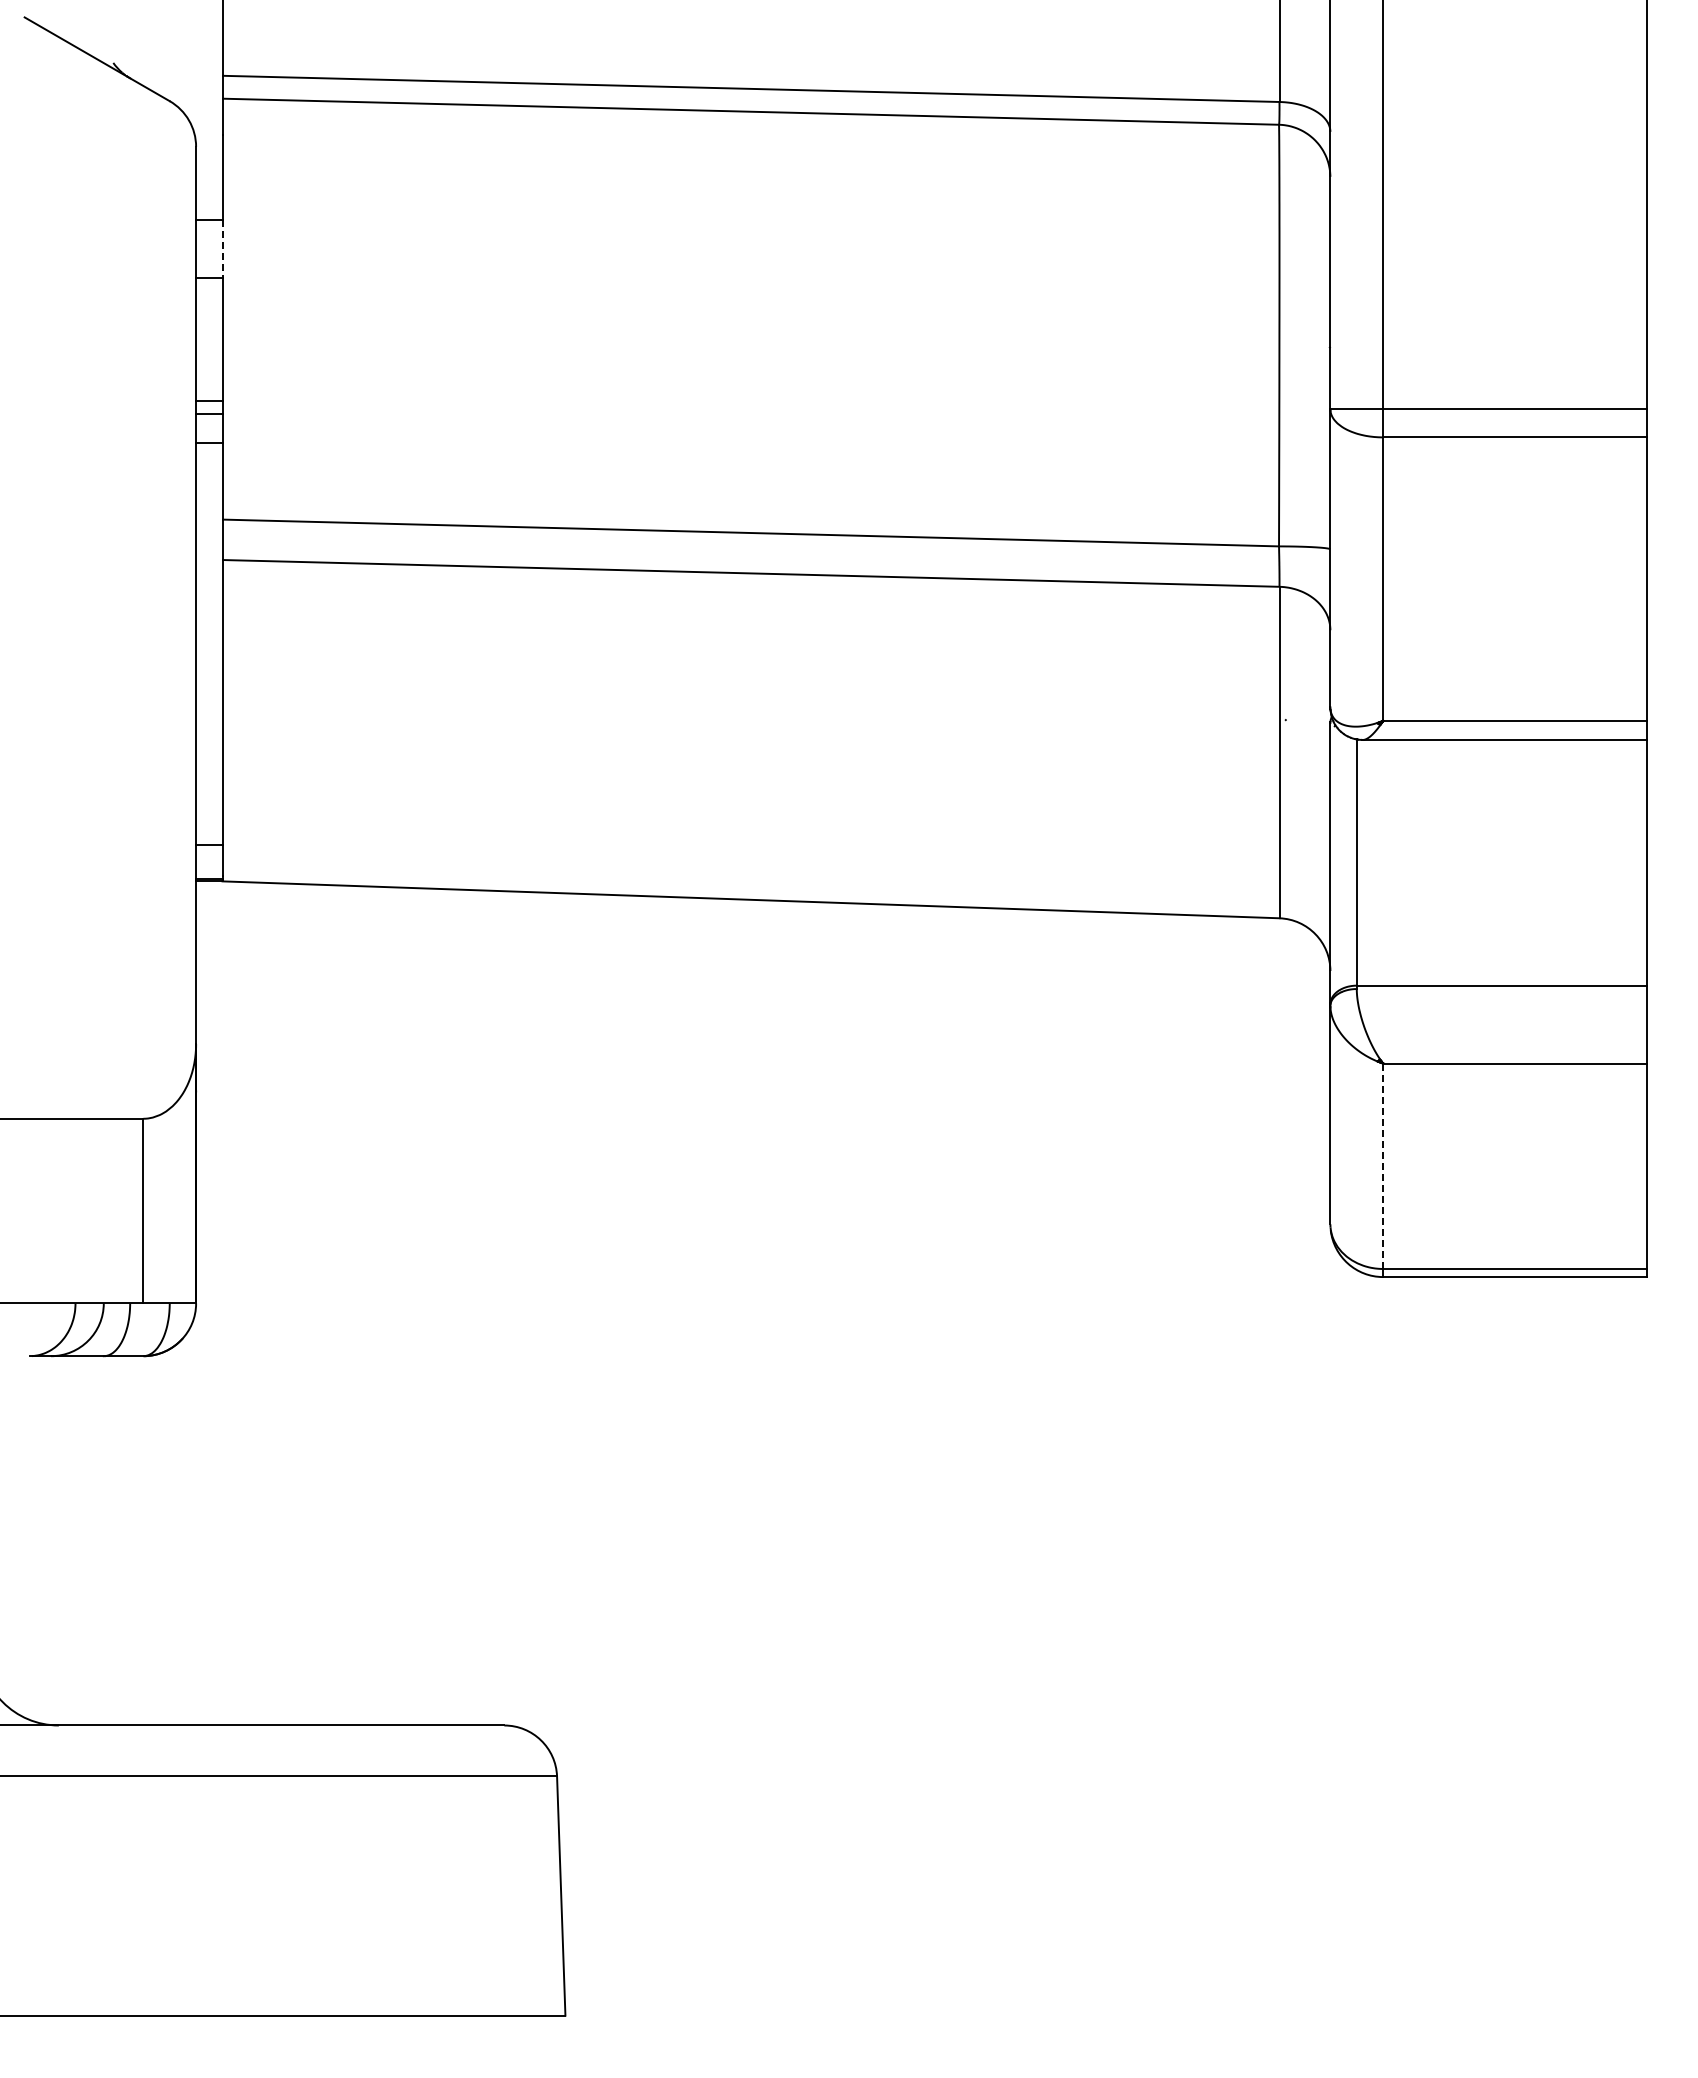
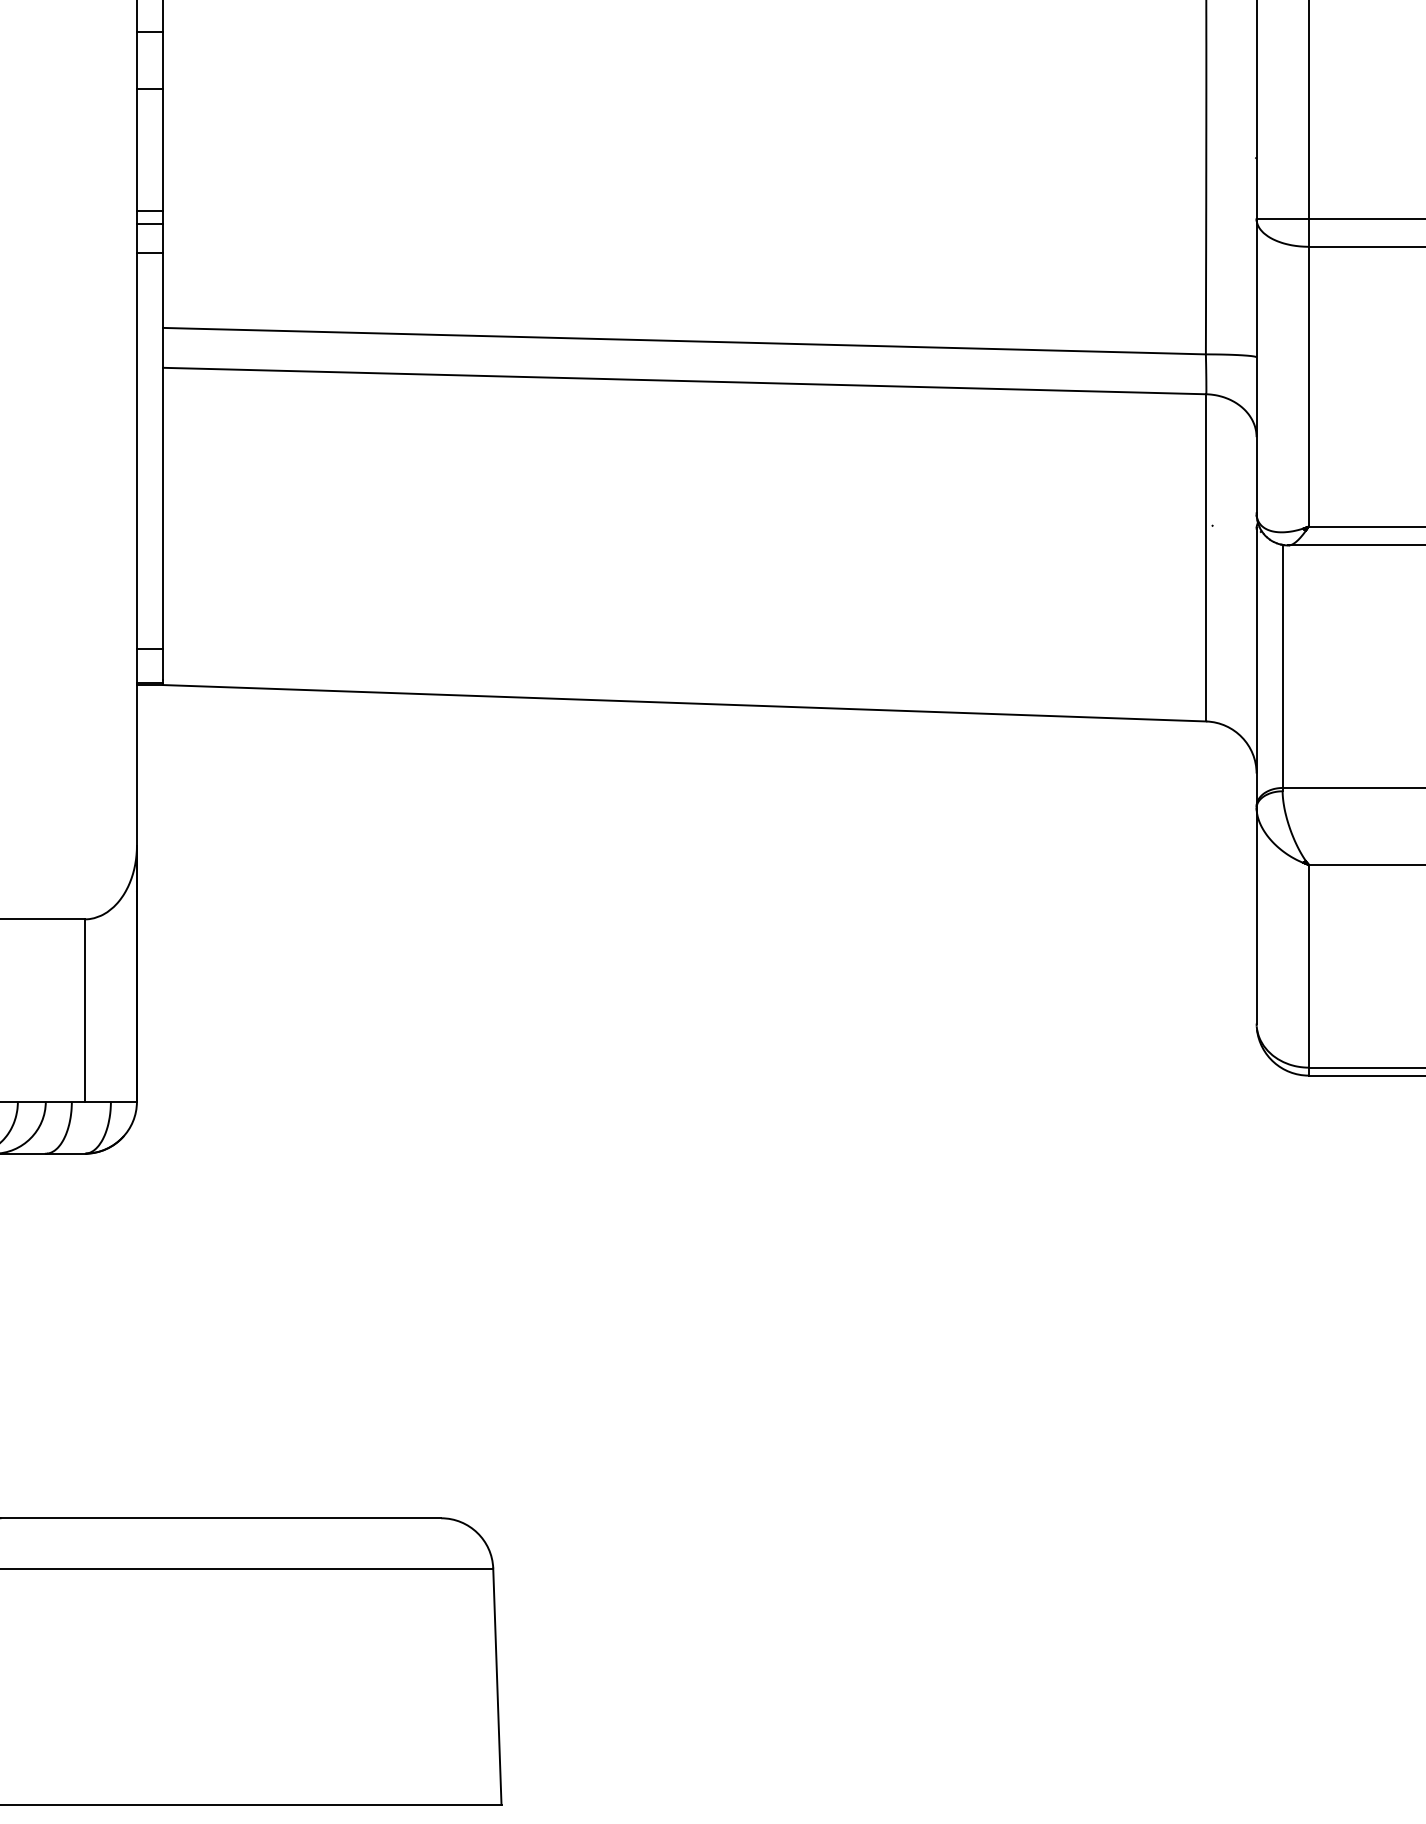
line: (222, 248) -> (162, 60), dashed -> solid
line: (1383, 1166) -> (1309, 966), dashed -> solid

